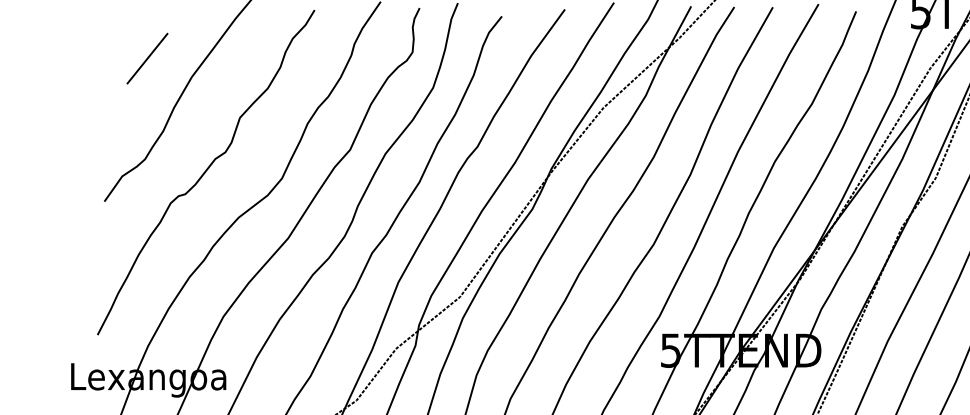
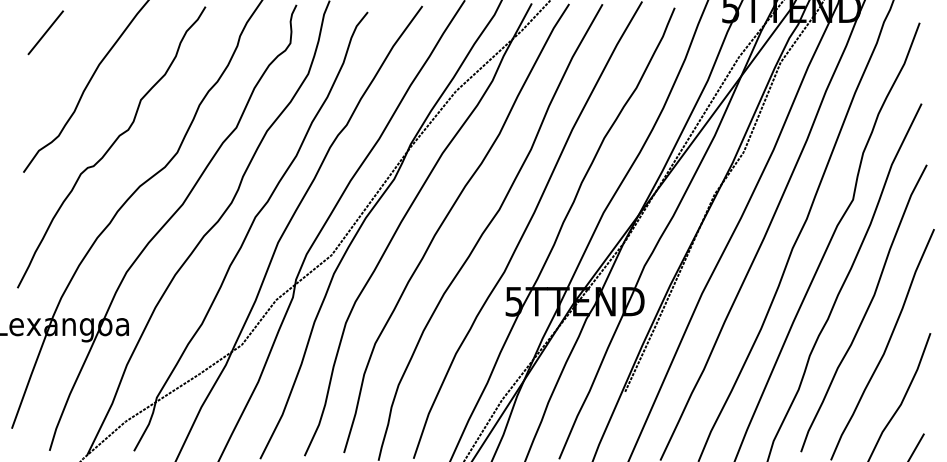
line: (147, 58) -> (45, 32), moved

